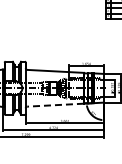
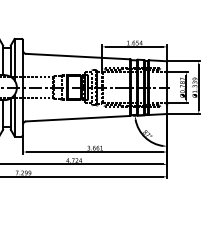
line: (55, 105) -> (77, 119), dashed -> solid

